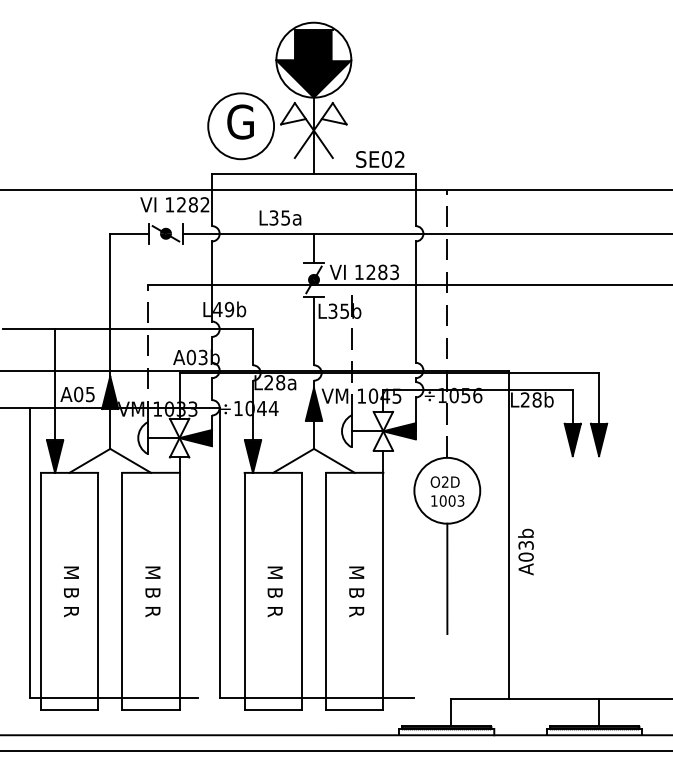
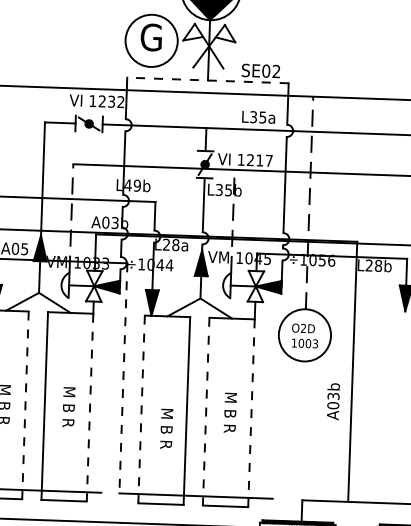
line: (313, 173) -> (207, 80), solid -> dashed
text: (192, 204) -> (110, 101), 1282 -> 1232
text: (280, 217) -> (258, 116), moved
text: (388, 272) -> (264, 160), 1283 -> 1217
text: (525, 551) -> (332, 401), moved
line: (220, 553) -> (123, 378), solid -> dashed
line: (447, 578) -> (302, 404), removed
line: (98, 591) -> (25, 405), solid -> dashed
line: (179, 591) -> (89, 407), solid -> dashed
line: (244, 591) -> (141, 409), solid -> dashed
text: (274, 591) -> (166, 428), moved
line: (326, 591) -> (206, 411), solid -> dashed
line: (383, 591) -> (251, 413), solid -> dashed

